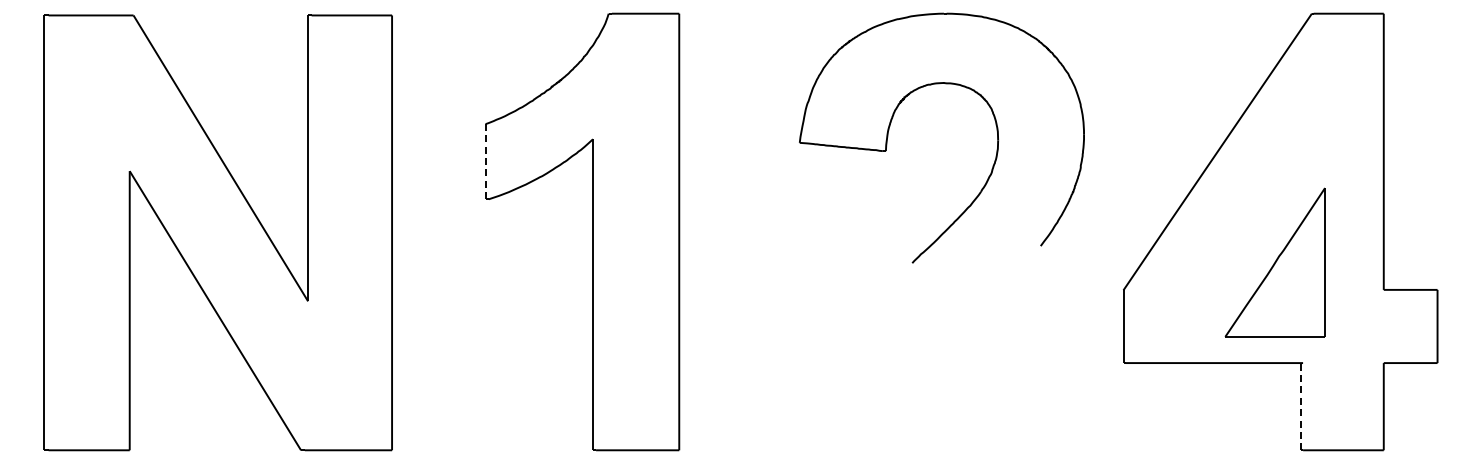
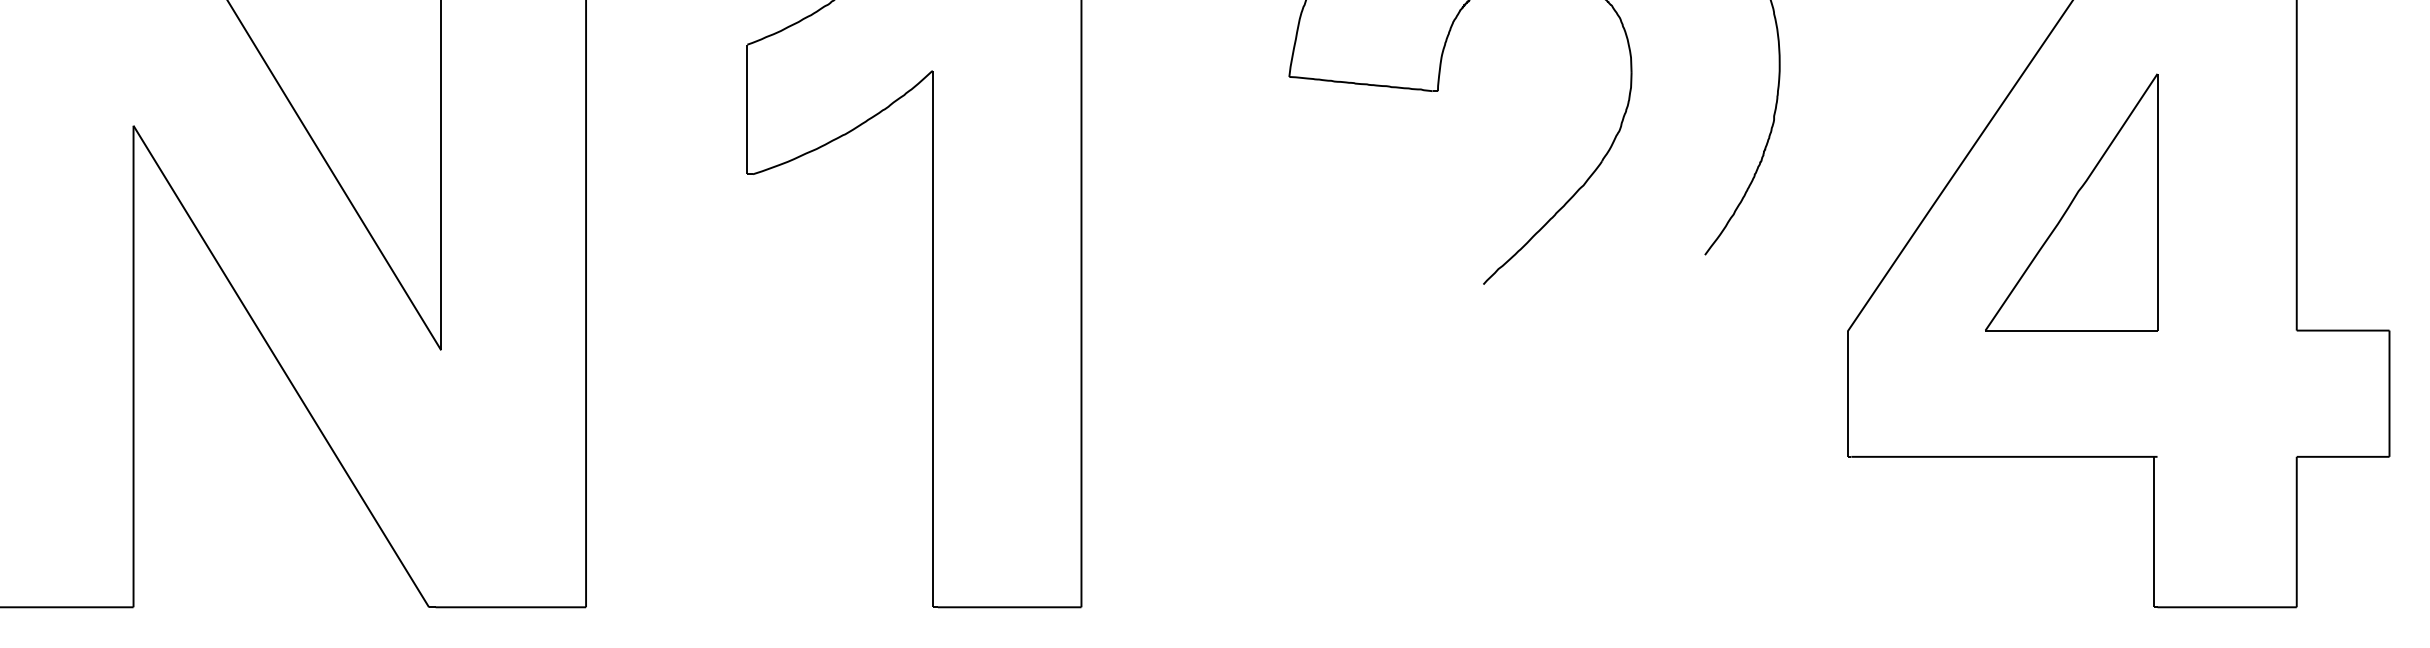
line: (485, 161) -> (747, 109), dashed -> solid
part: (1274, 262) -> (2070, 202), moved
line: (1301, 406) -> (2154, 531), dashed -> solid

